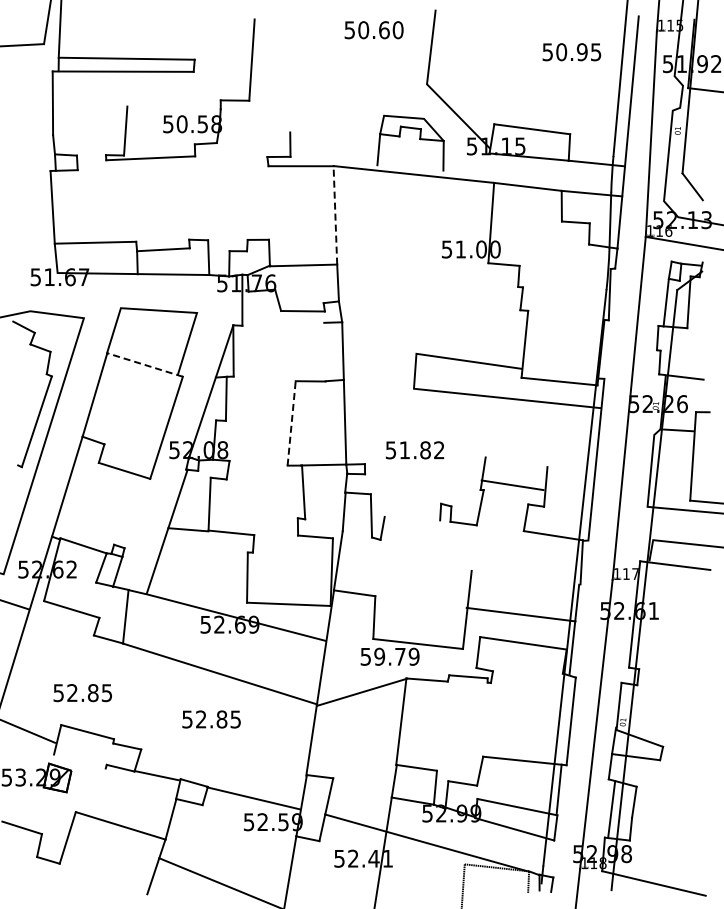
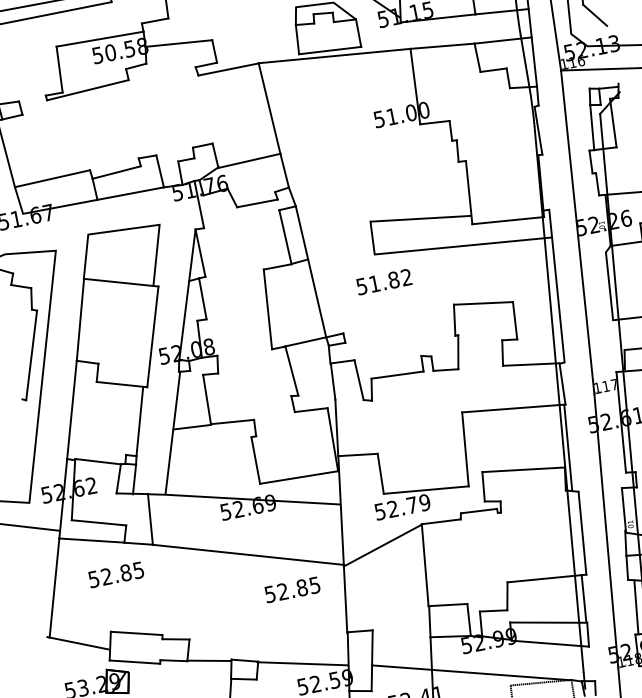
line: (173, 107) -> (99, 38), added
line: (254, 128) -> (178, 43), added
line: (410, 167) -> (330, 50), added
line: (335, 214) -> (269, 107), dashed -> solid
line: (324, 351) -> (284, 236), added
line: (145, 365) -> (121, 283), dashed -> solid
line: (291, 422) -> (267, 308), dashed -> solid
text: (415, 450) -> (384, 282), moved
line: (512, 485) -> (483, 303), moved
line: (134, 513) -> (139, 422), added
line: (412, 518) -> (397, 374), added
line: (520, 614) -> (513, 408), moved
line: (59, 626) -> (90, 540), added
text: (379, 656) -> (392, 508), 59.79 -> 52.79
text: (82, 693) -> (116, 575), moved
text: (211, 719) -> (292, 589), moved
line: (79, 761) -> (134, 662), added

